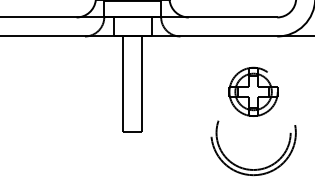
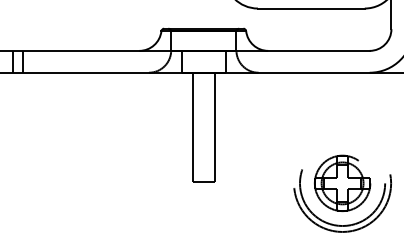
part: (253, 91) -> (342, 182), moved

